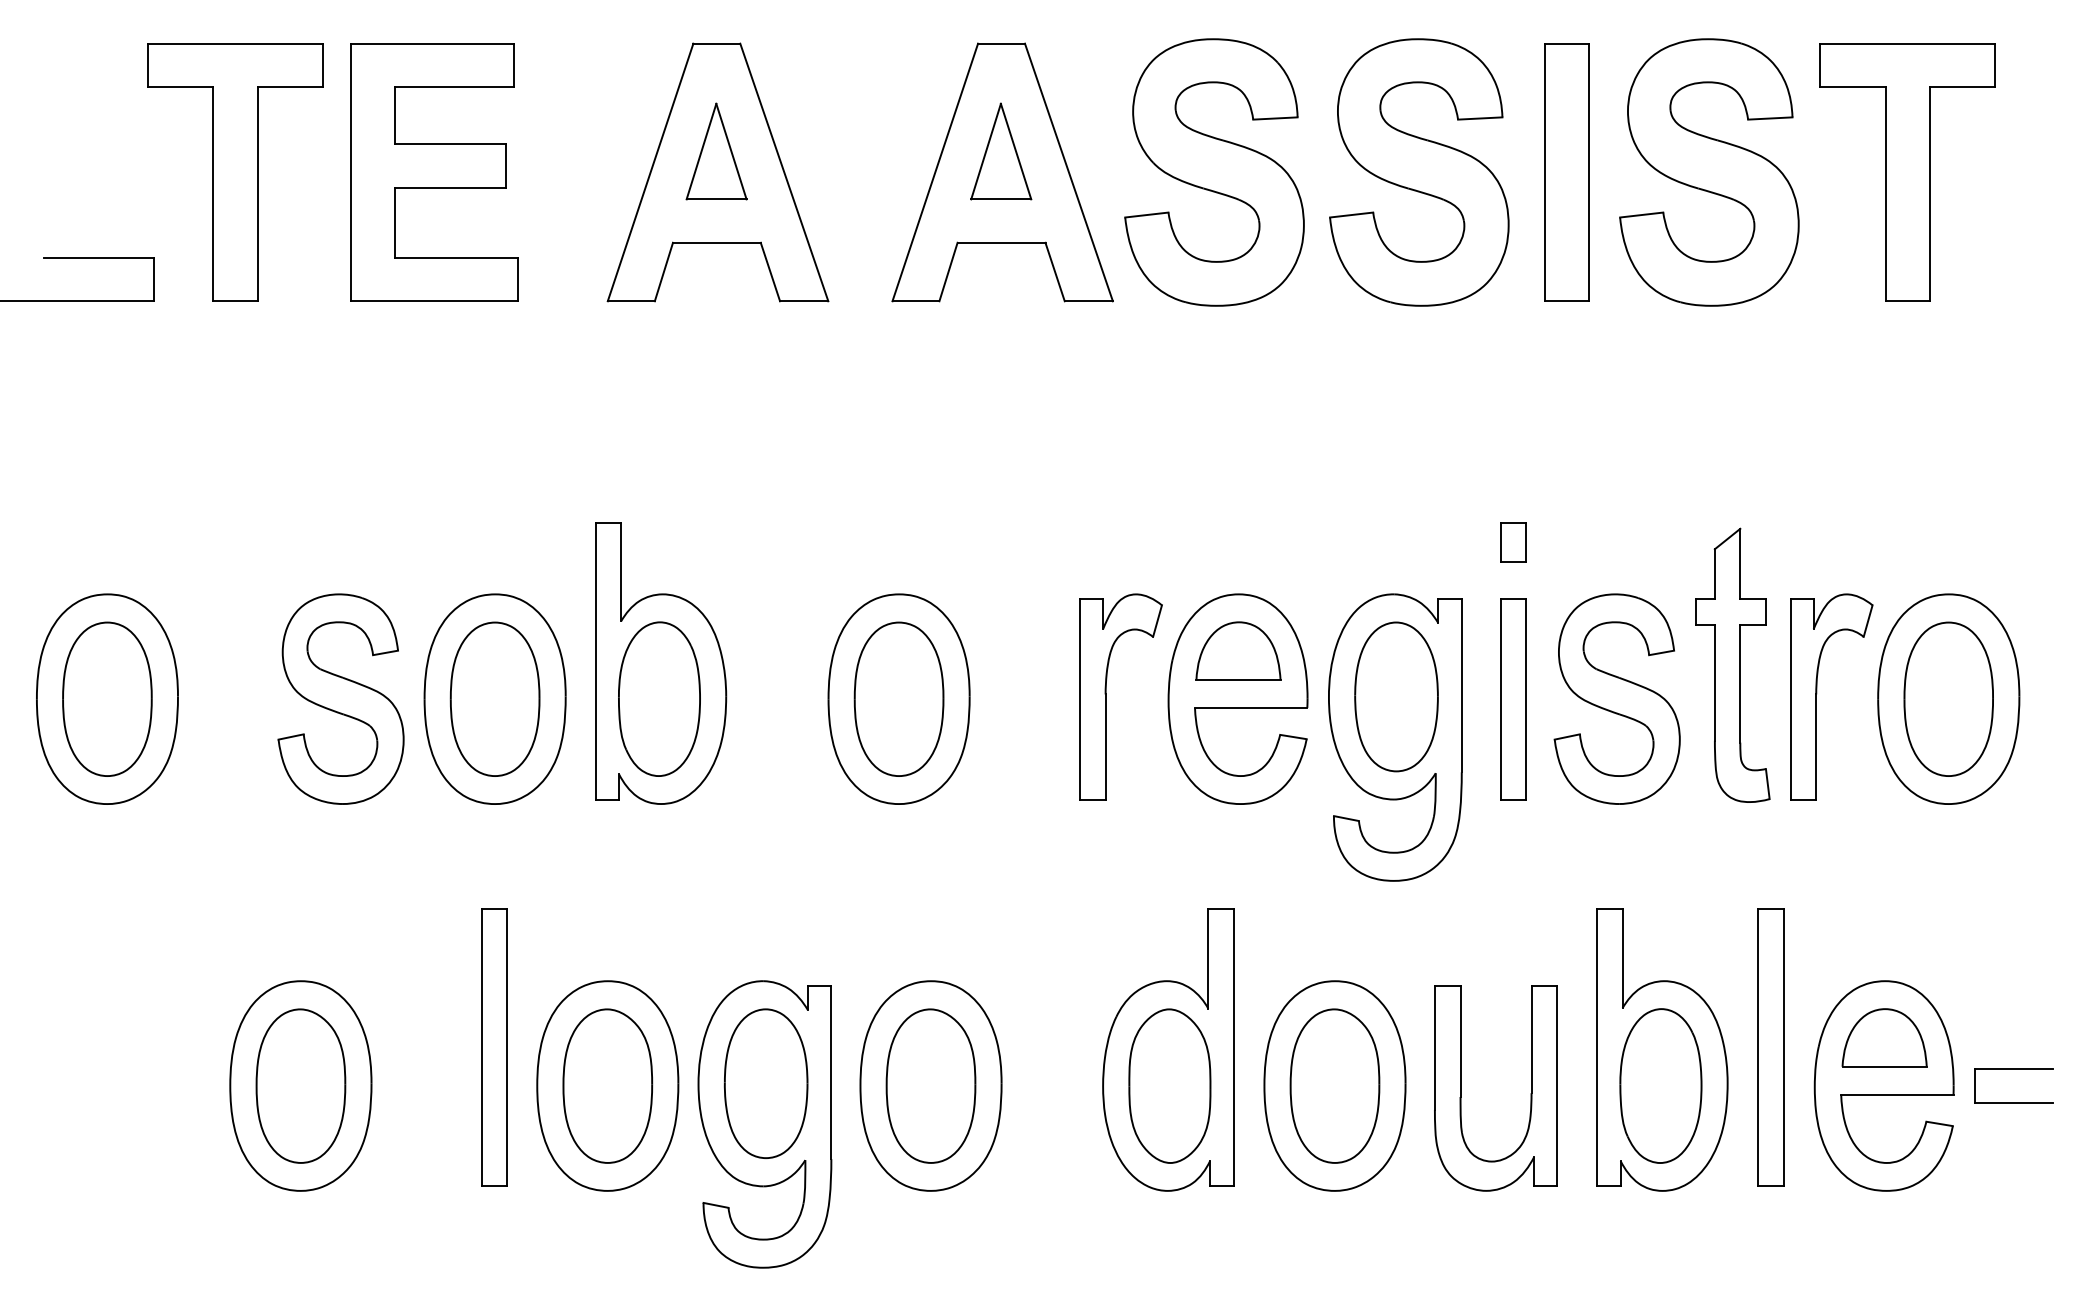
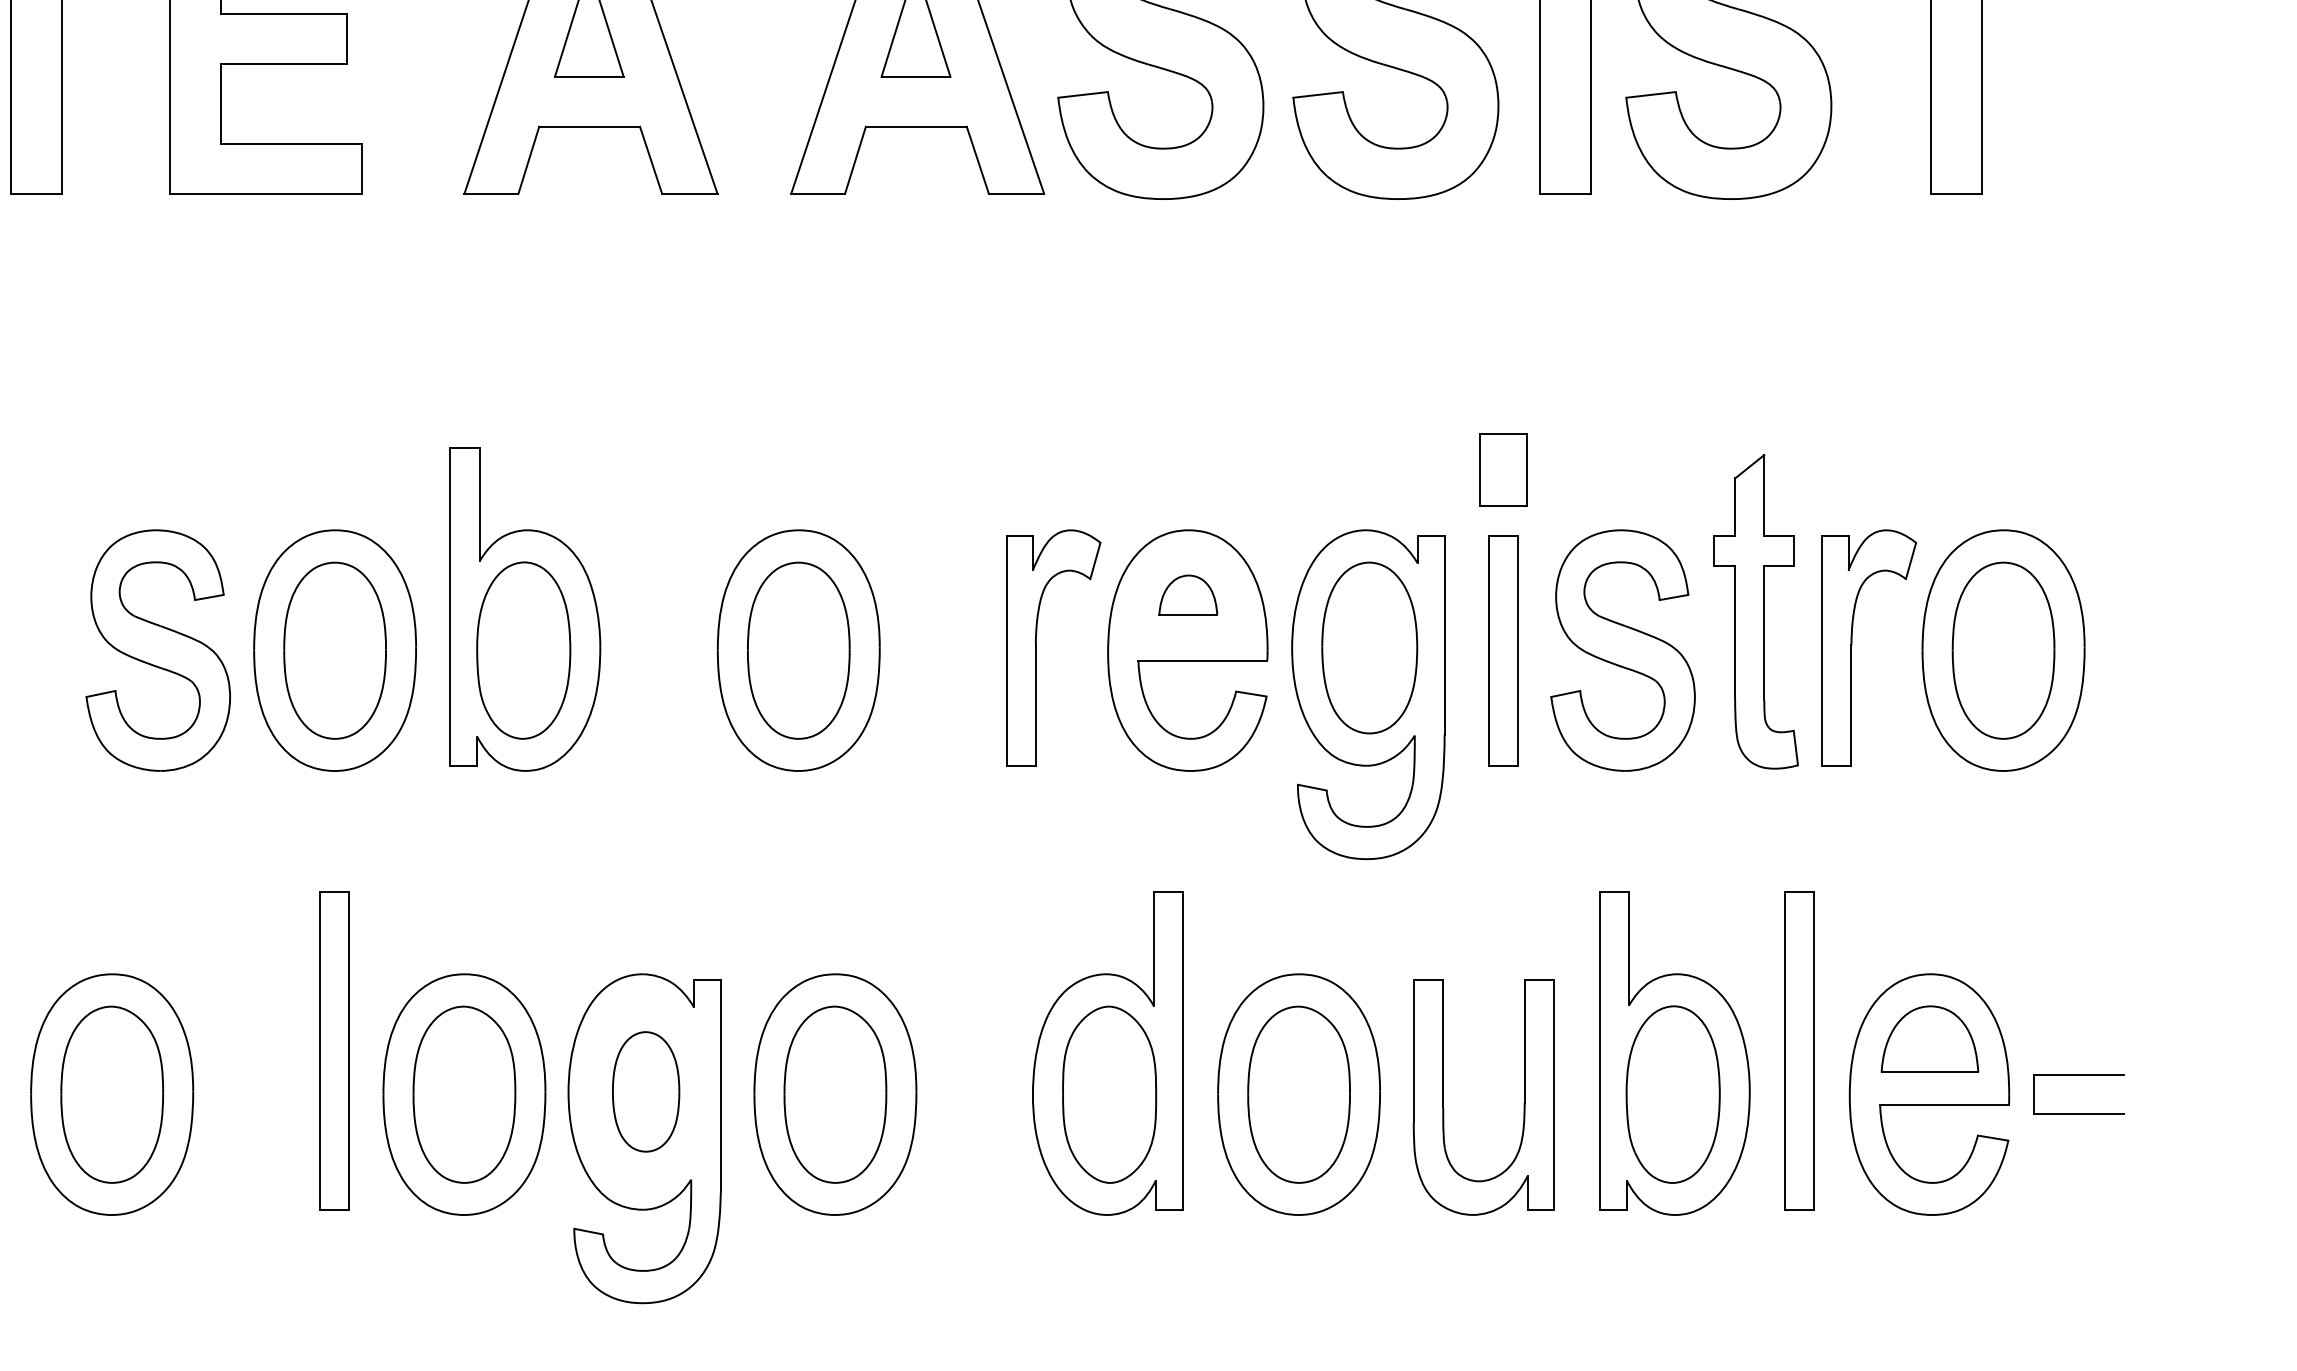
part: (1513, 542) -> (1503, 470), size x1.6
part: (1238, 650) -> (1188, 594), size x0.6
part: (765, 1083) -> (645, 1091), size x0.7

